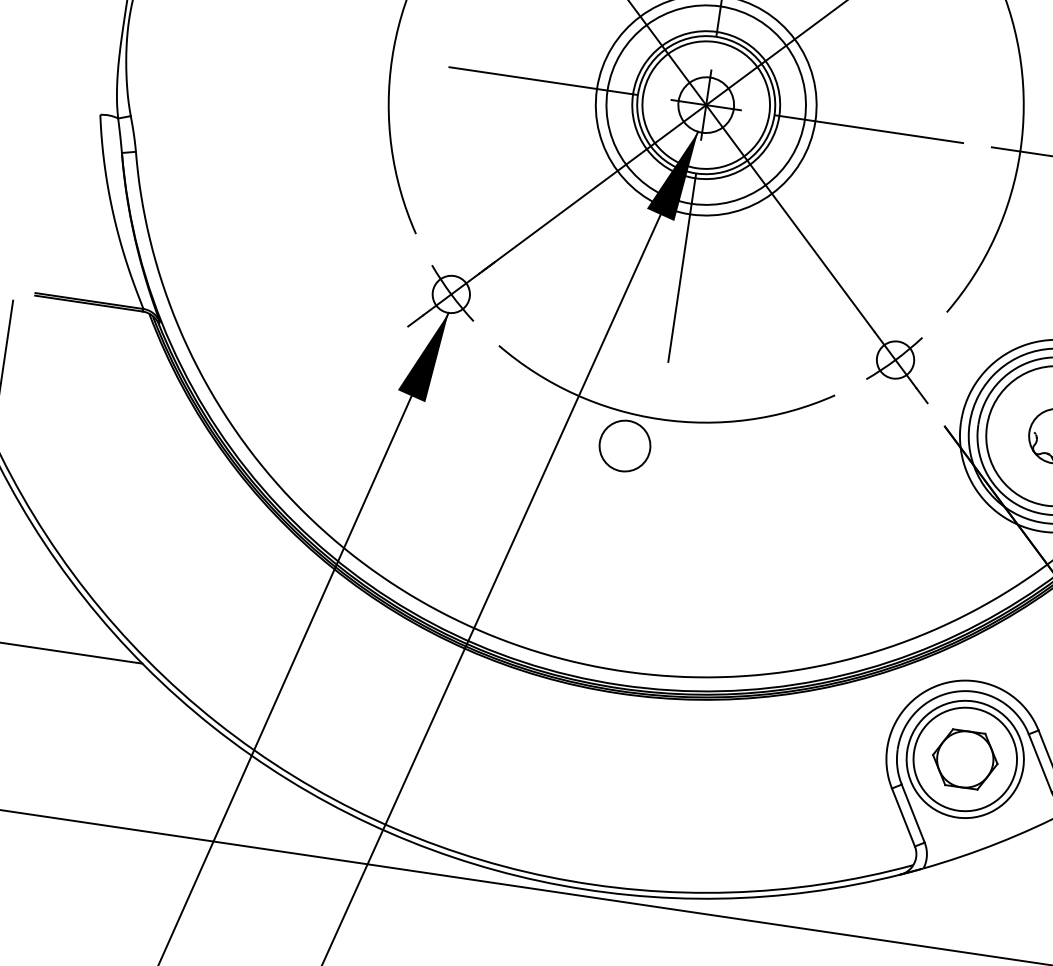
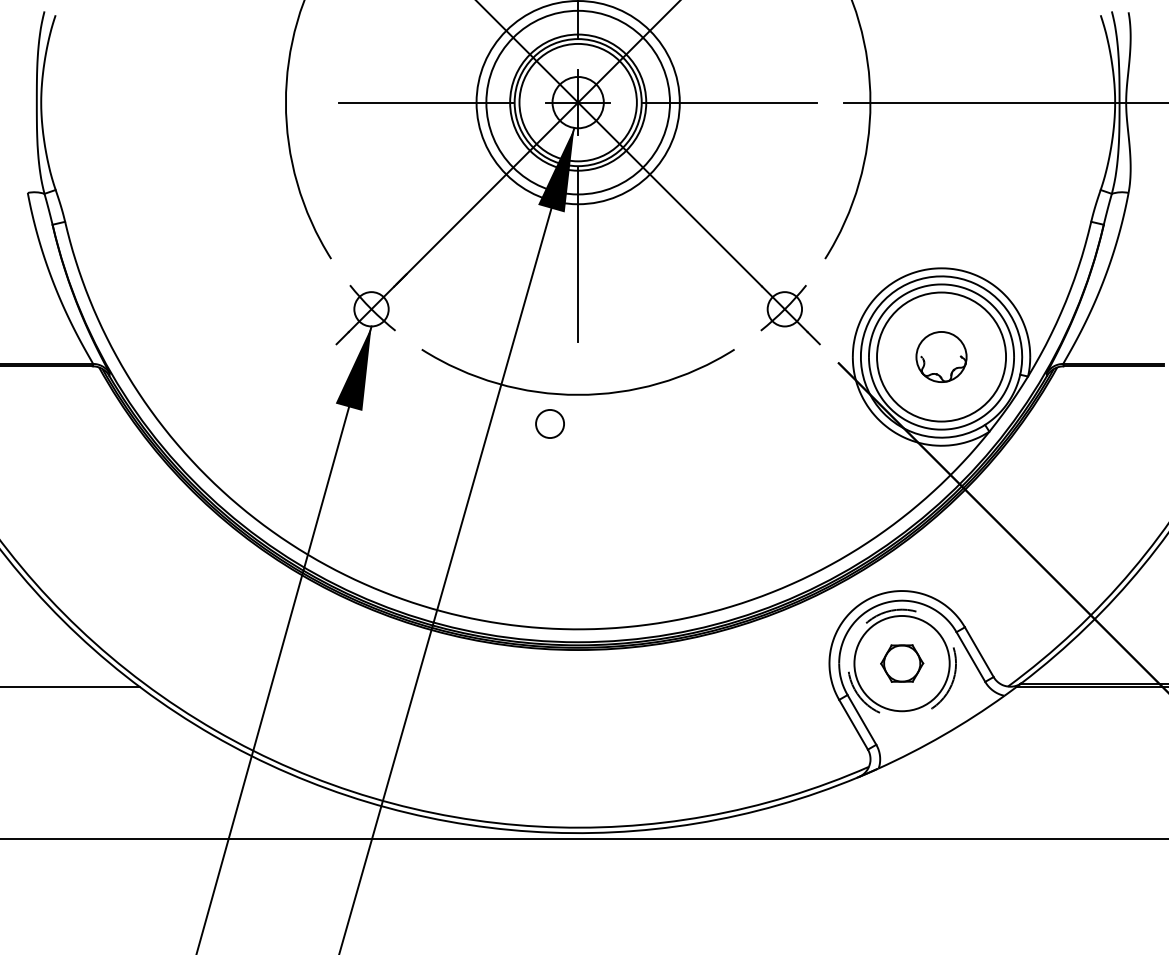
circle: (624, 445) -> (549, 423), size x0.6
circle: (965, 759) -> (902, 663), solid -> dashed
part: (965, 759) -> (902, 663), size x0.7

